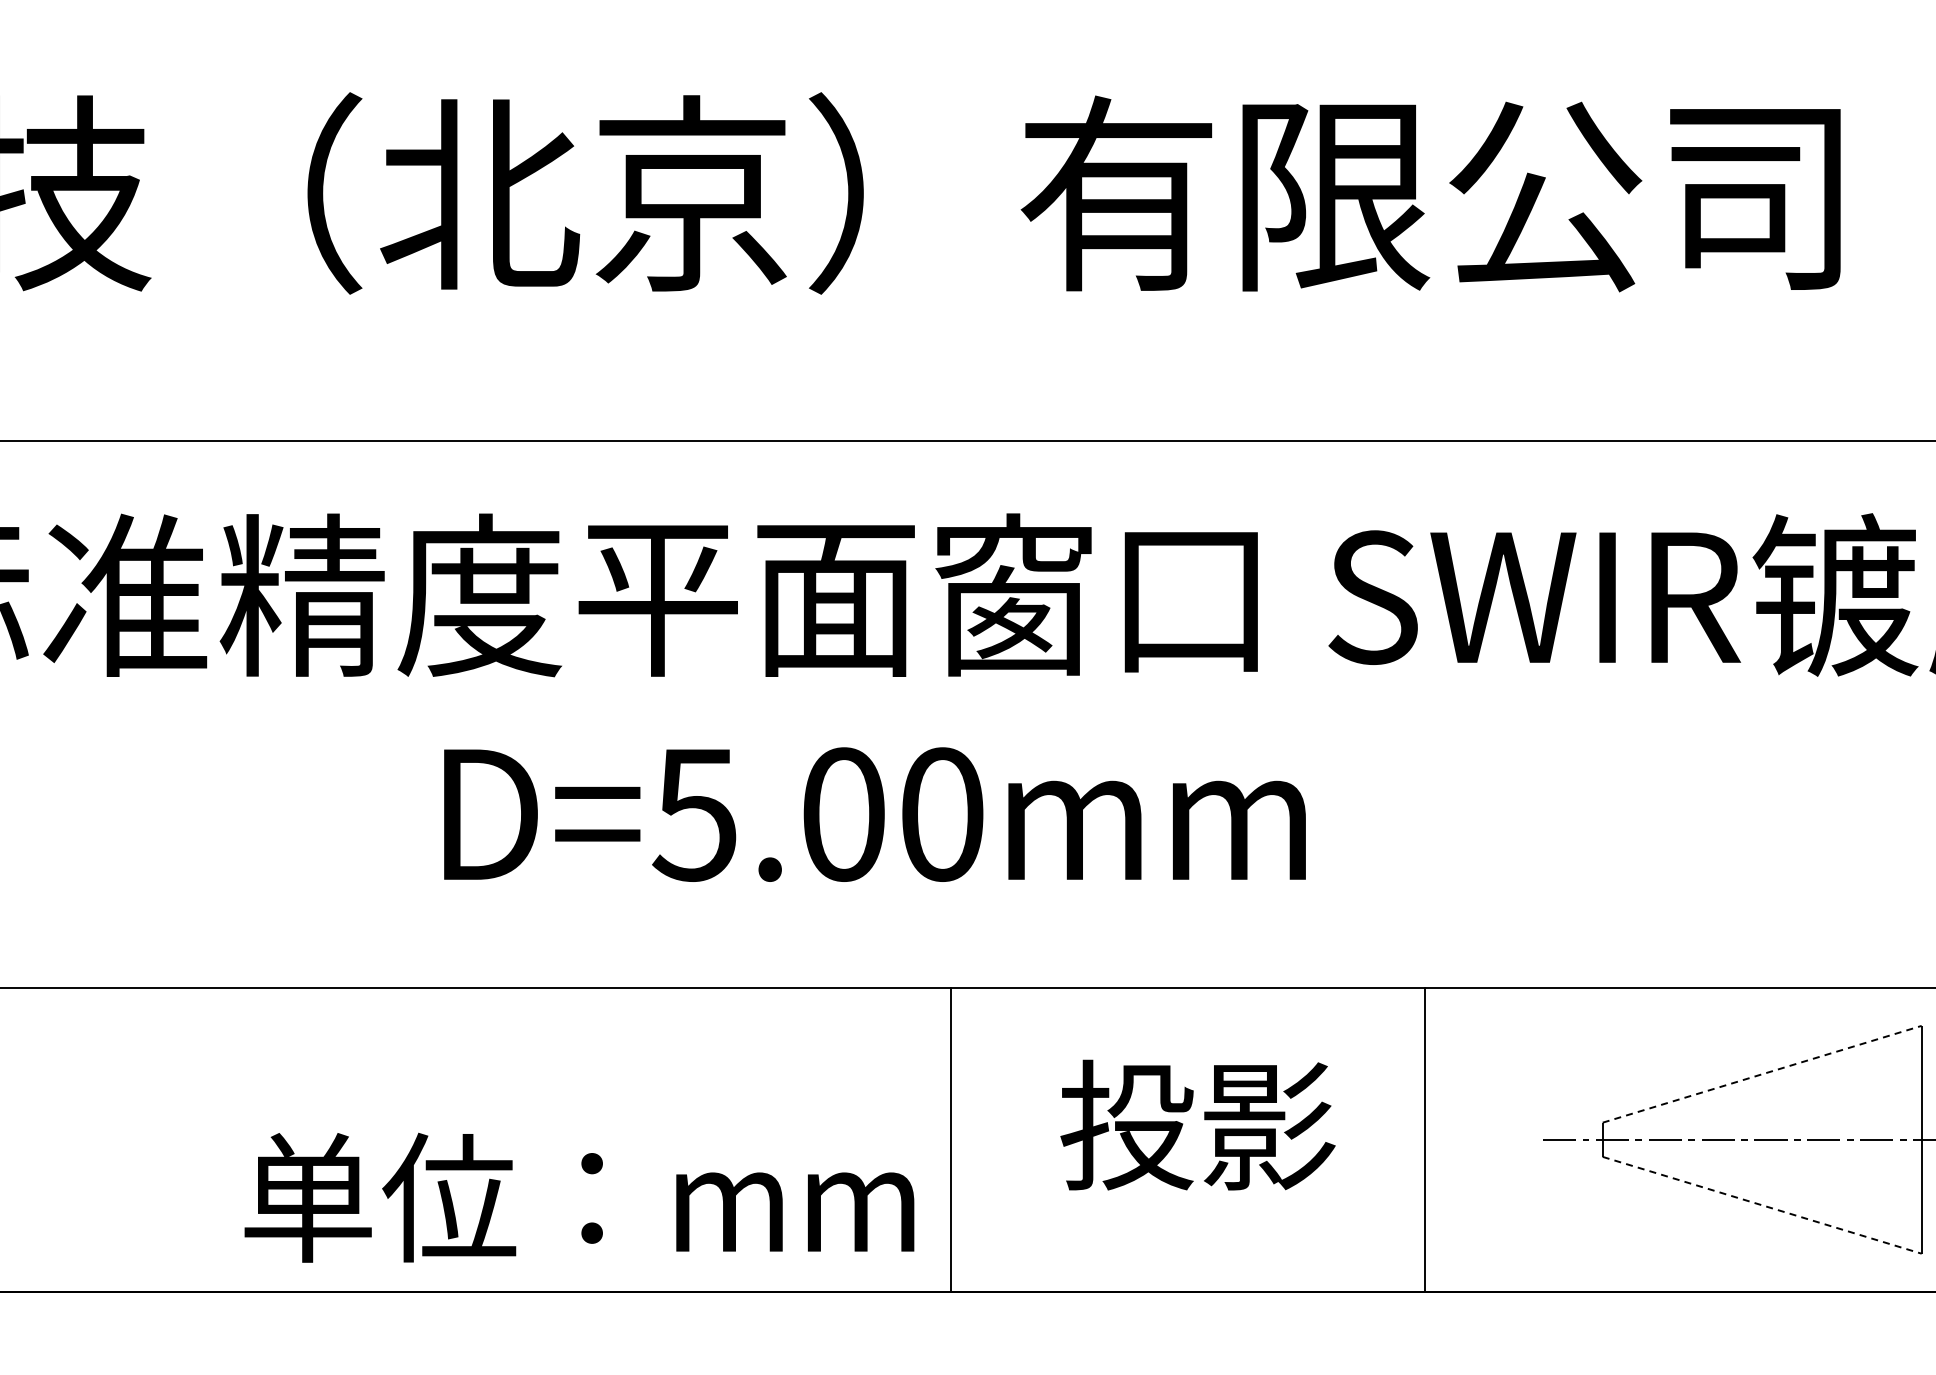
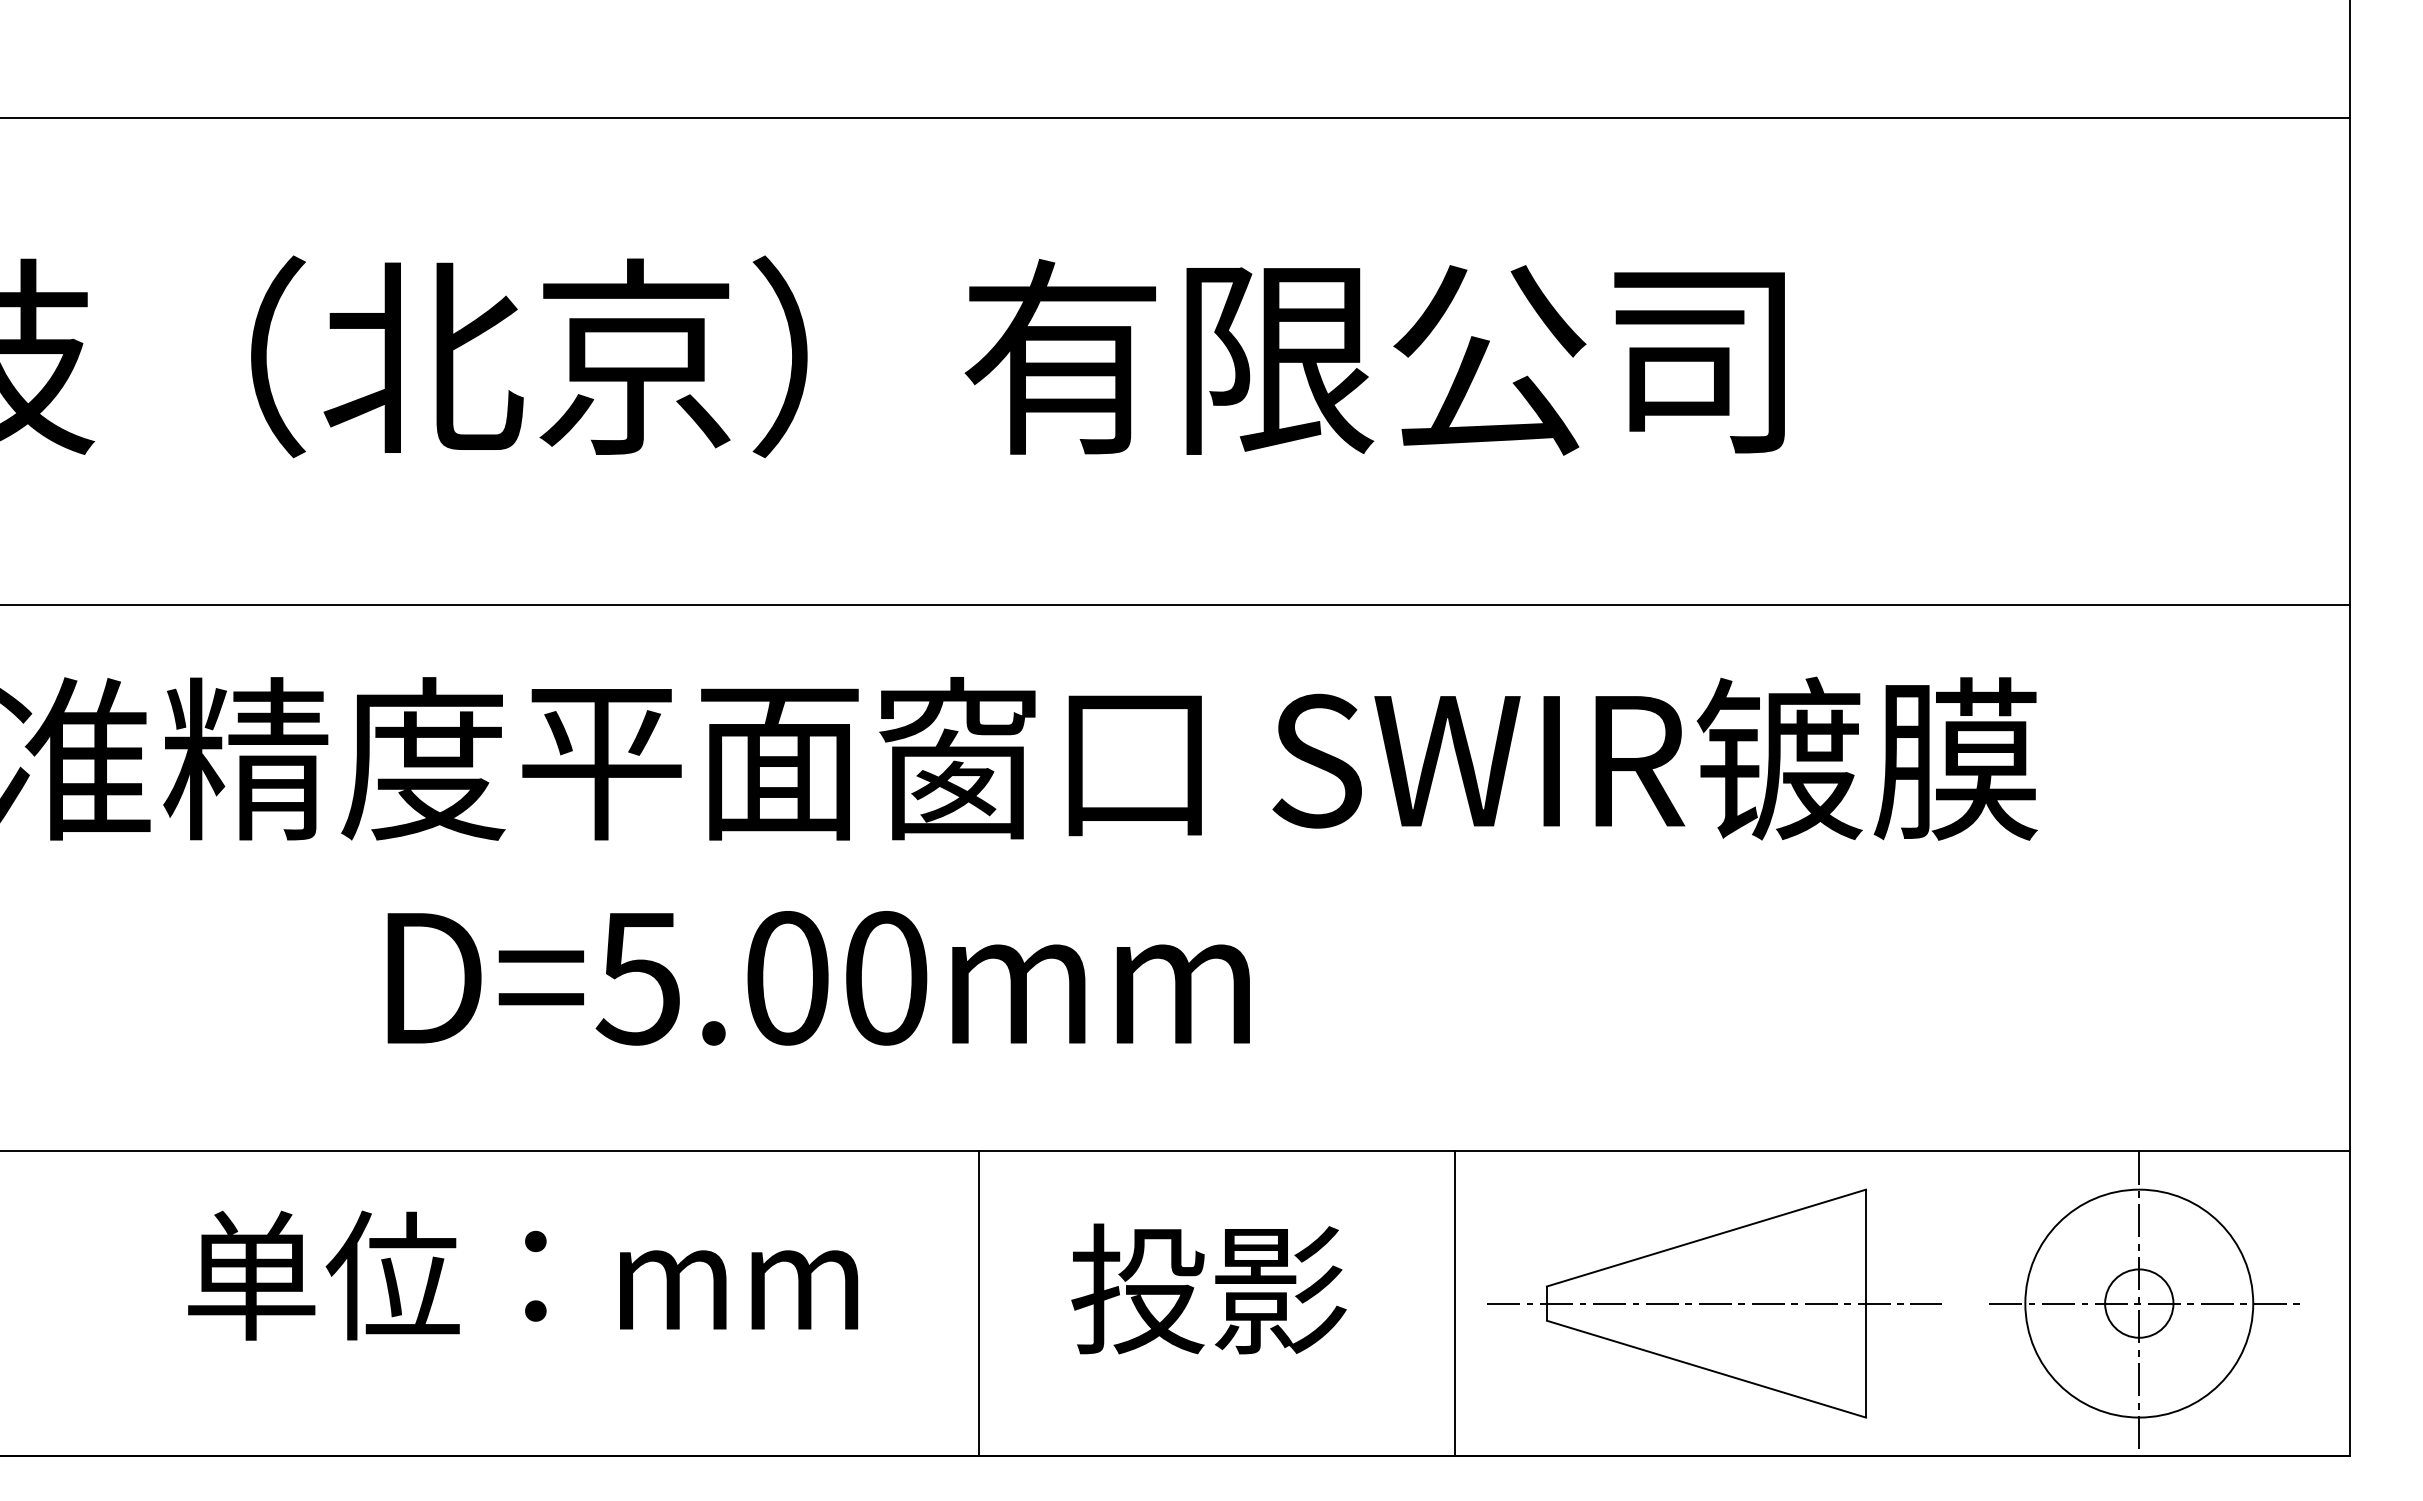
line: (1762, 1074) -> (1706, 1238), dashed -> solid
text: (1197, 1124) -> (1208, 1288), moved
line: (951, 1139) -> (979, 1303), moved
line: (1425, 1139) -> (1455, 1303), moved
text: (579, 1197) -> (523, 1275), moved
line: (1762, 1205) -> (1706, 1369), dashed -> solid

